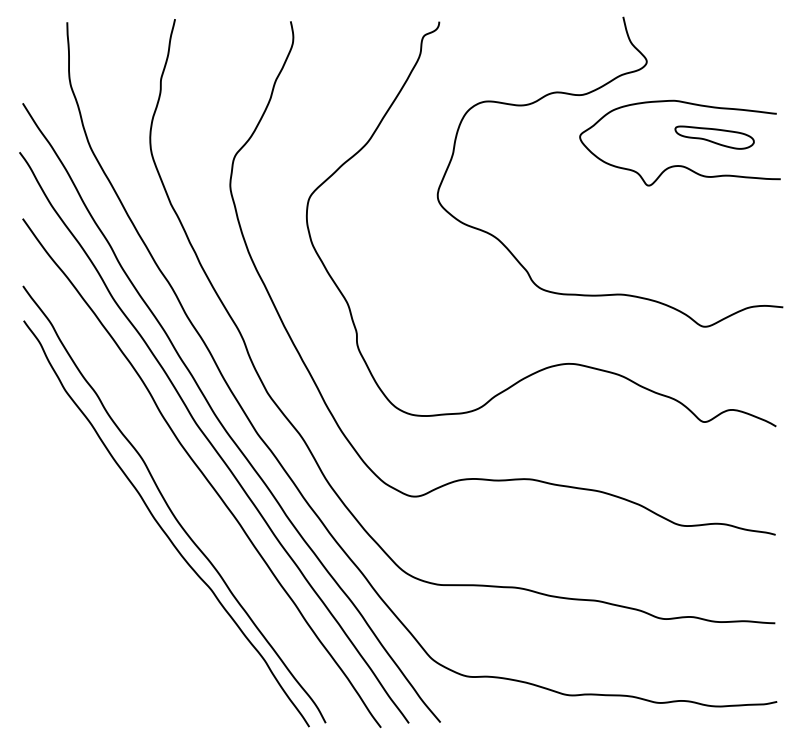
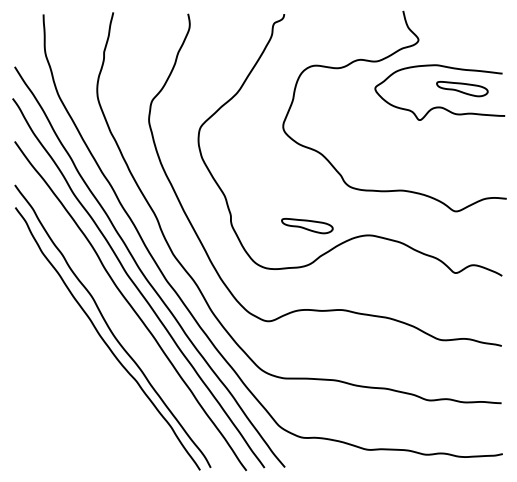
part: (475, 350) -> (307, 226), added

